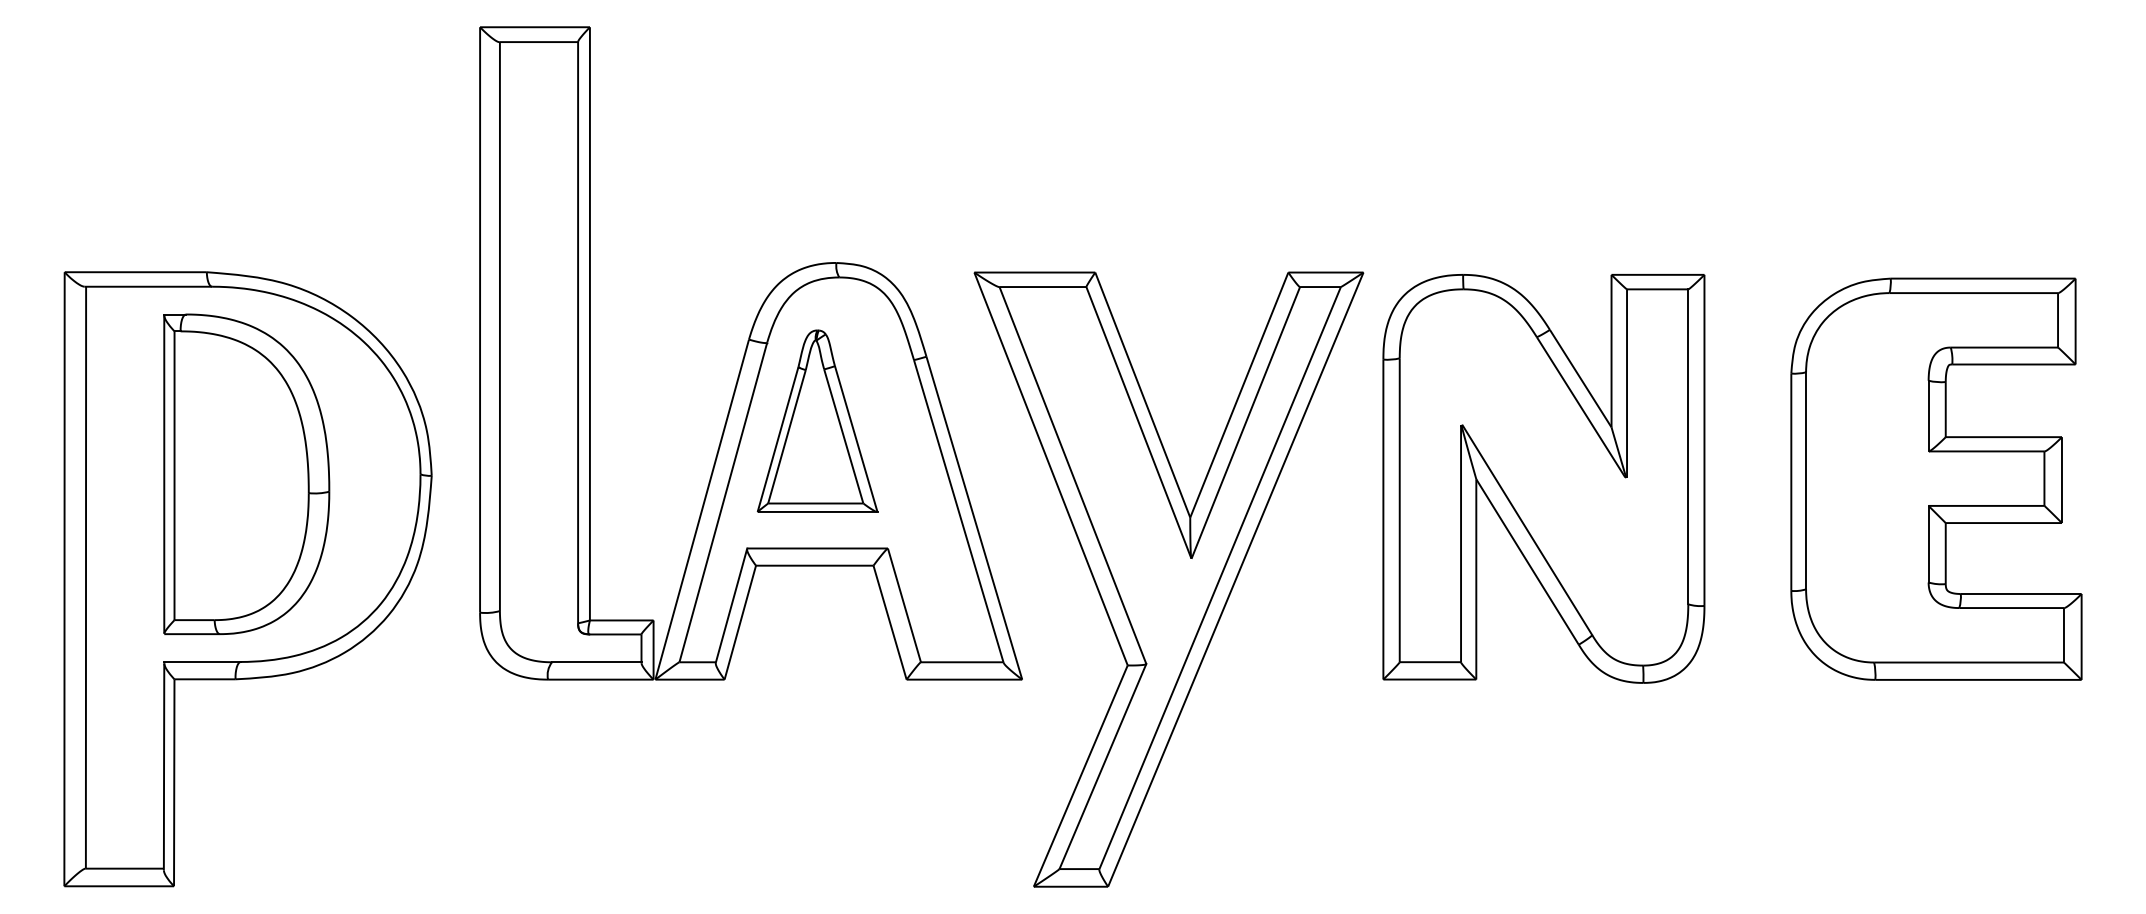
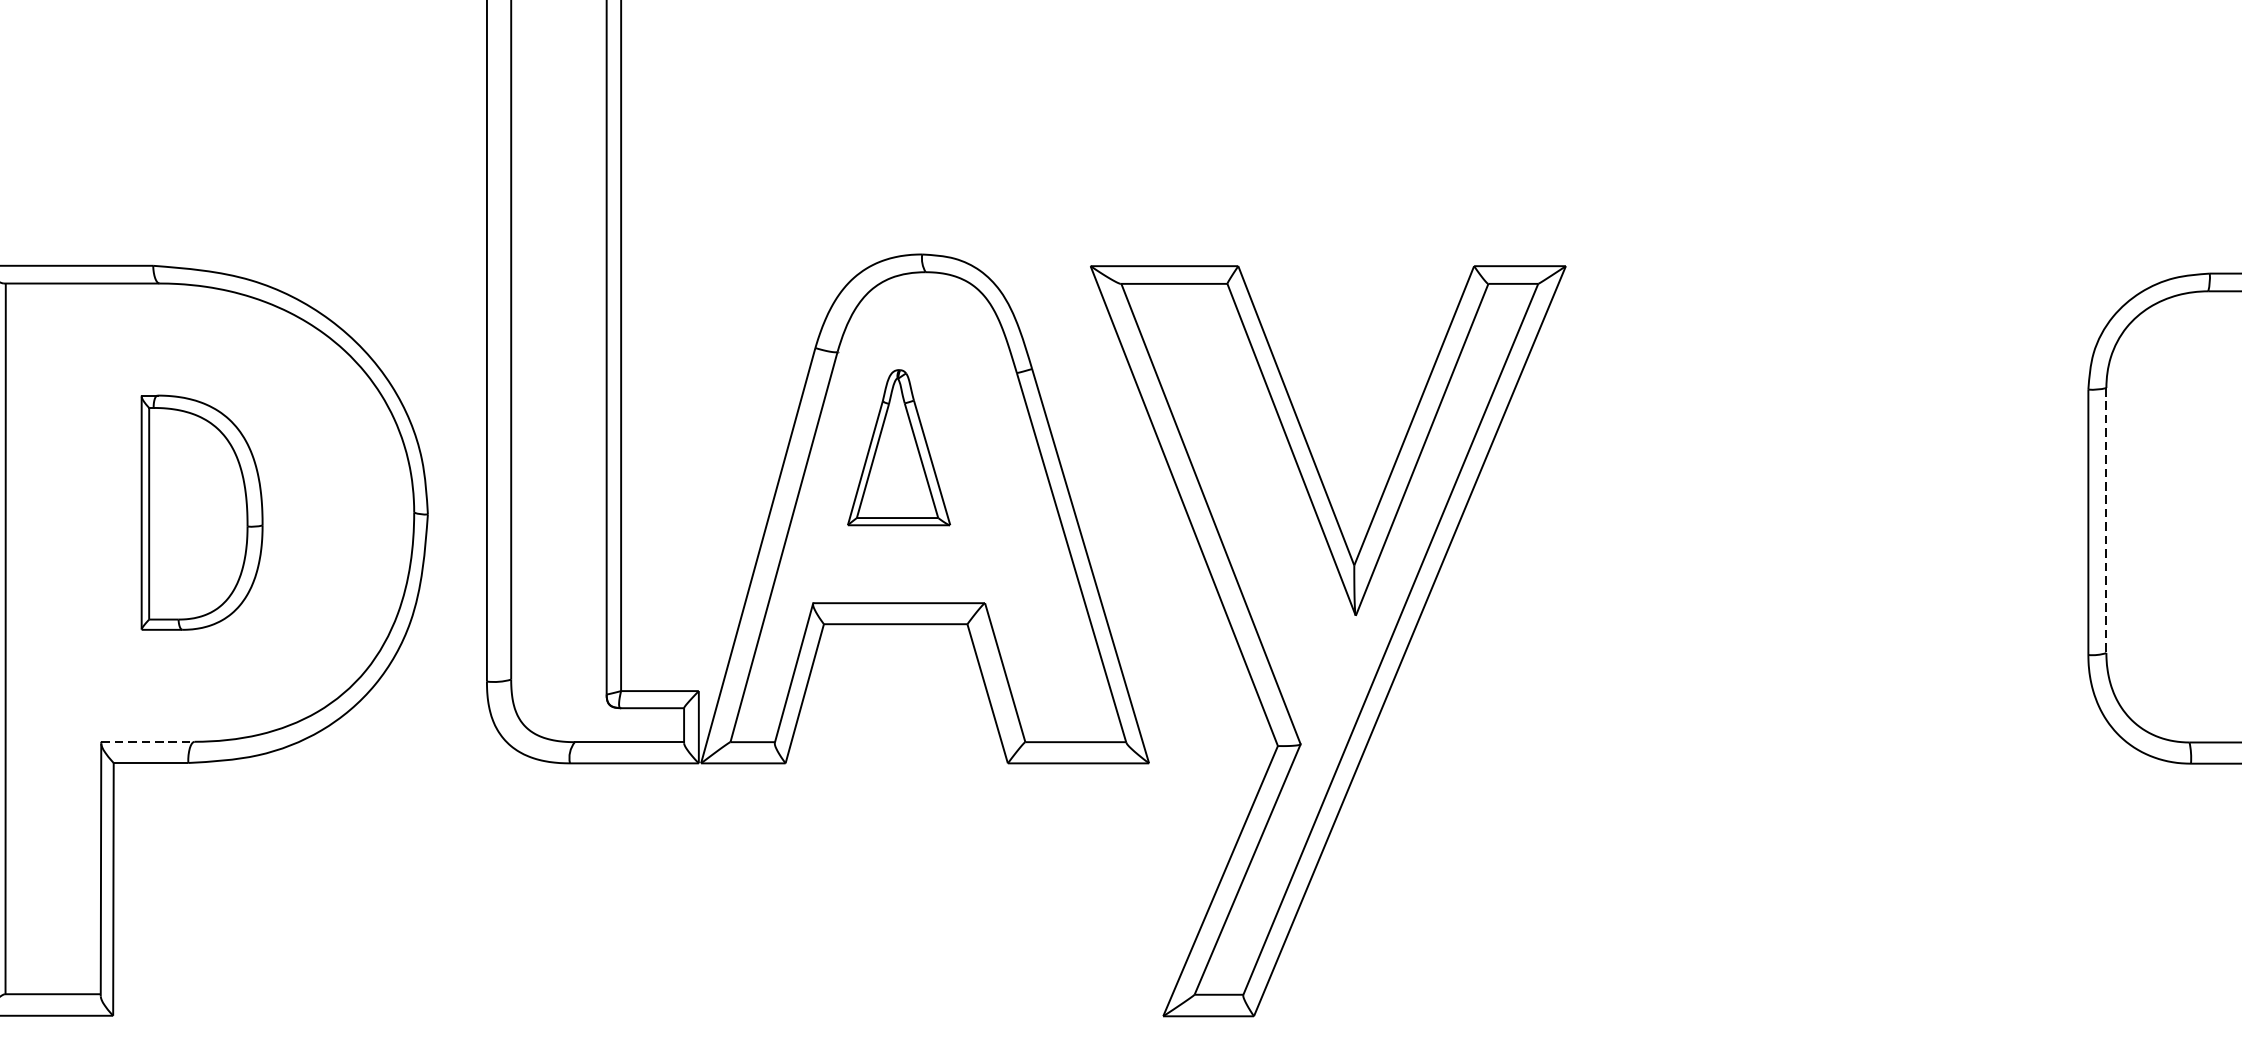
part: (817, 420) -> (899, 446), size x0.7
part: (246, 474) -> (201, 512), size x0.6
part: (1543, 478) -> (1785, 517), removed
line: (1806, 480) -> (2106, 520), solid -> dashed
line: (203, 661) -> (149, 741), solid -> dashed

